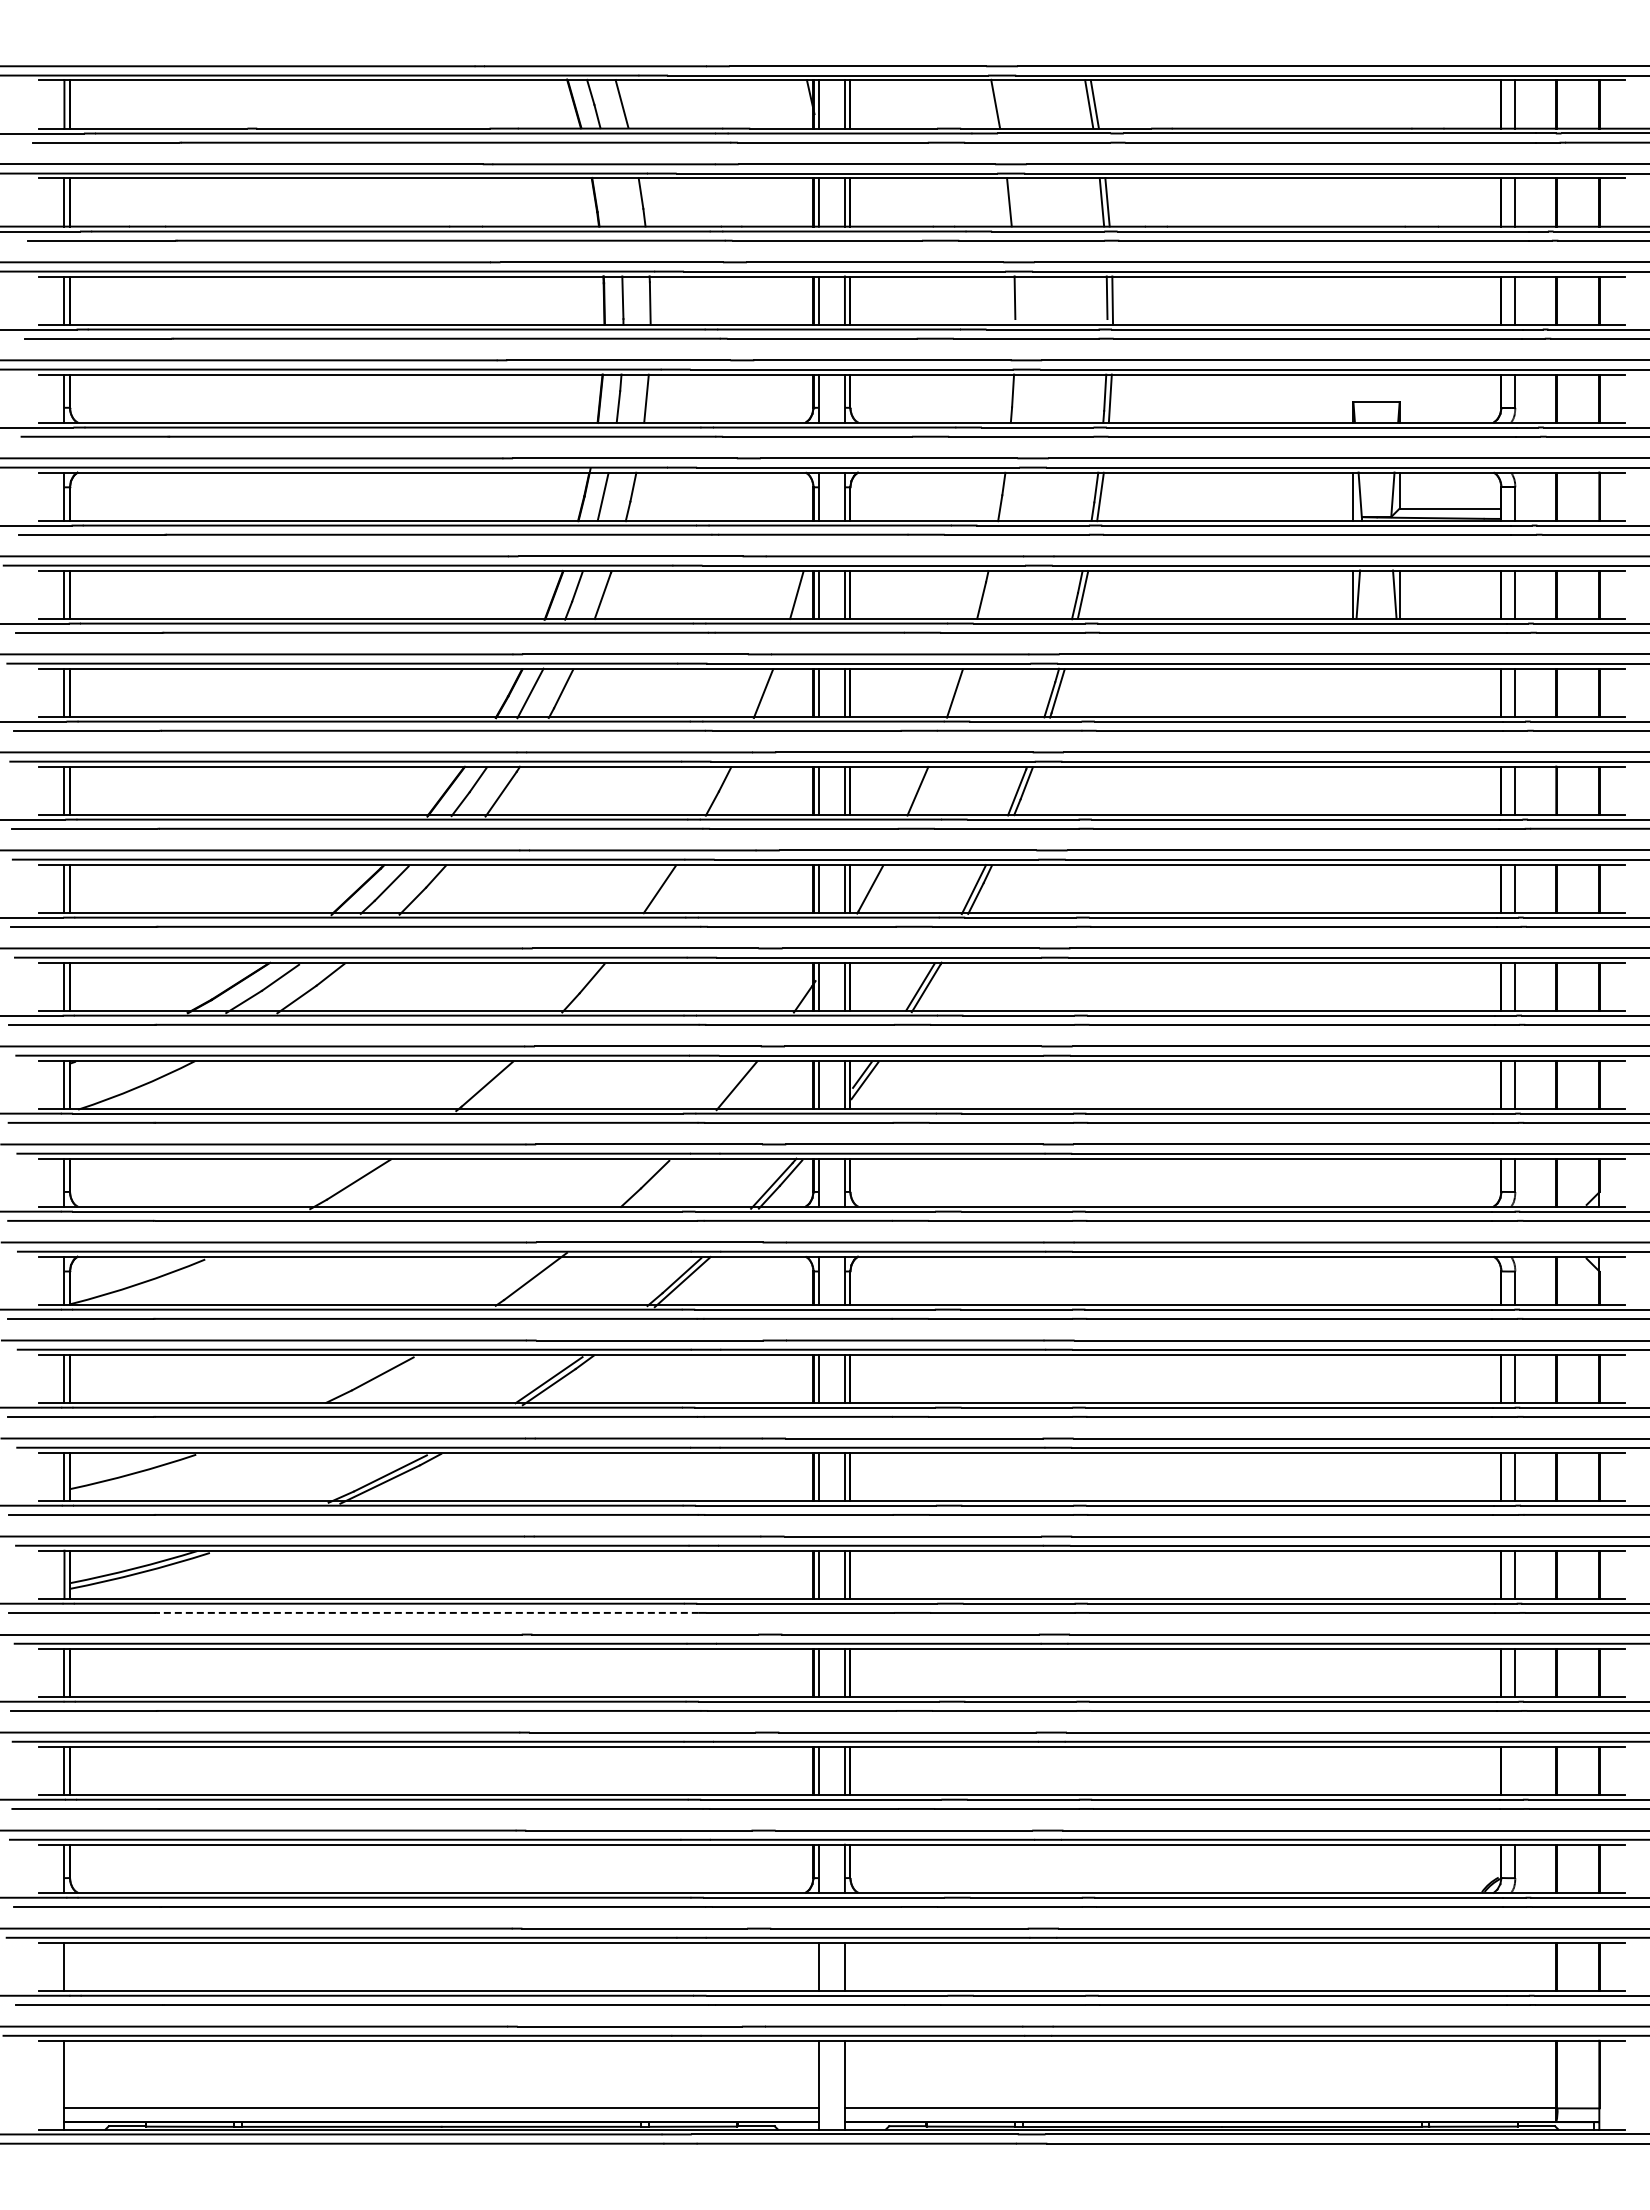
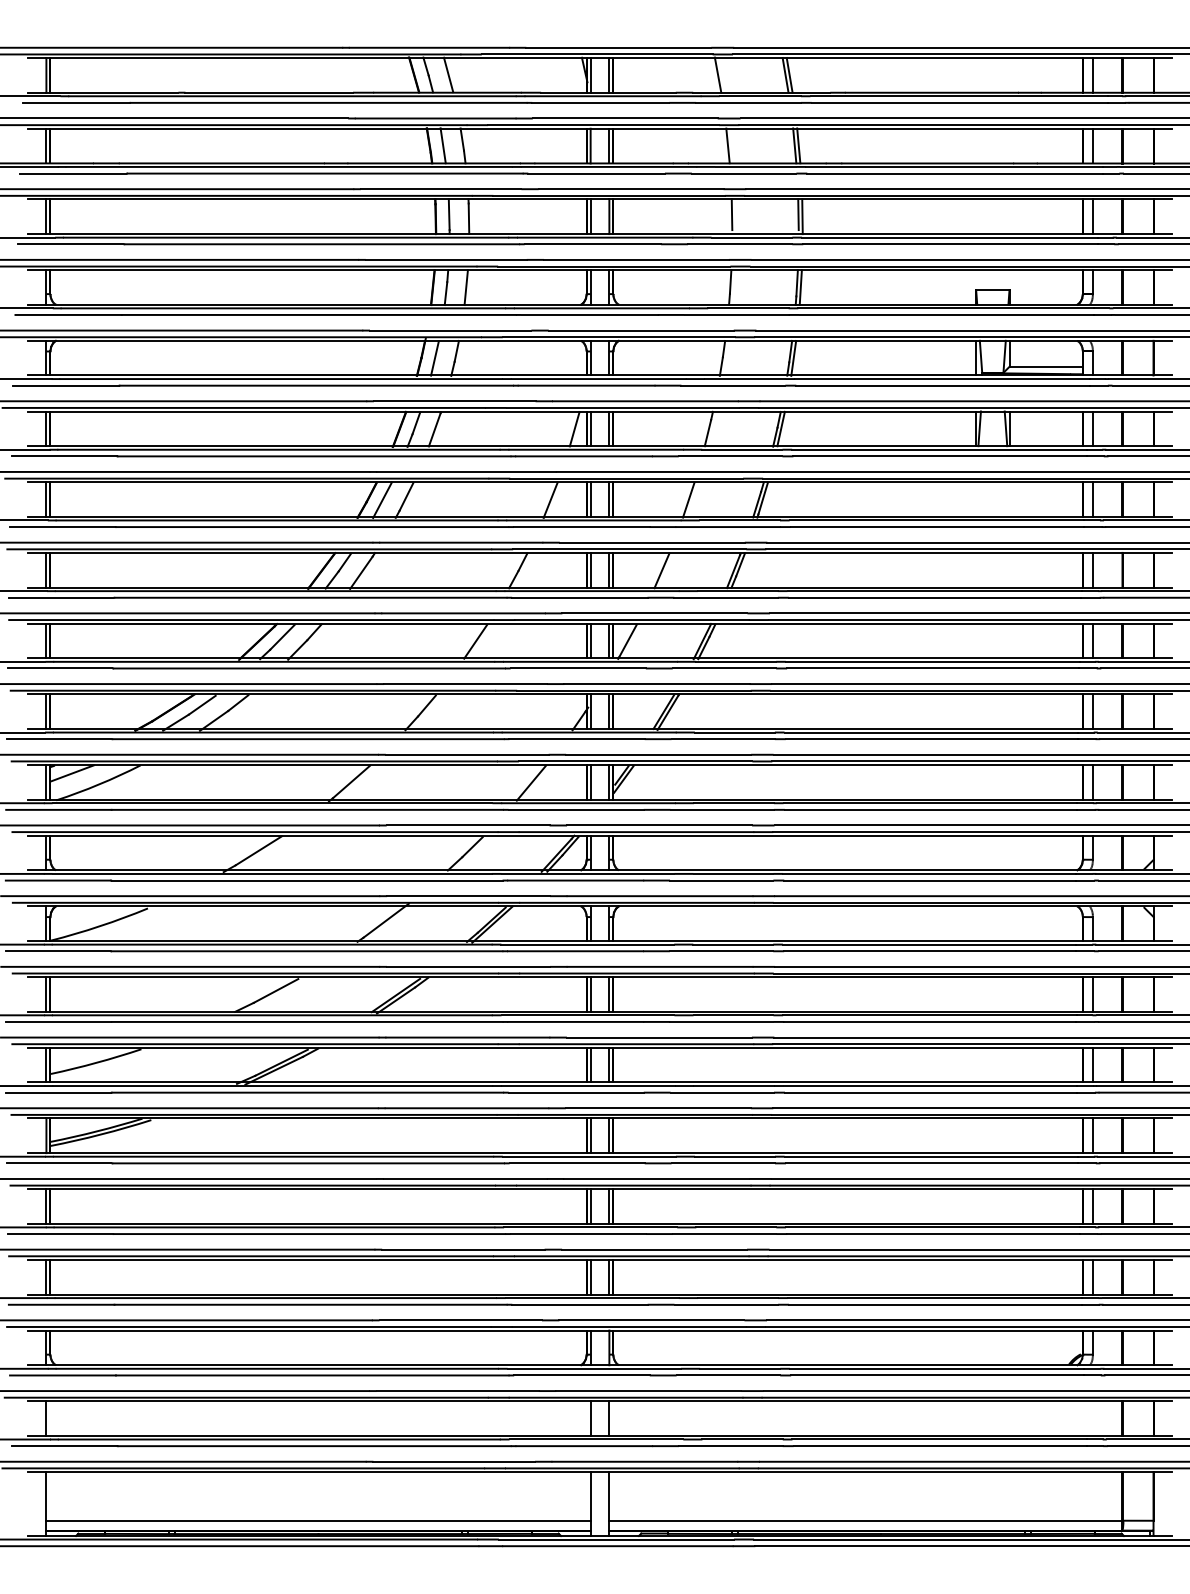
line: (614, 201) -> (443, 145), added
line: (100, 1072) -> (72, 773), added
line: (427, 1612) -> (308, 1163), dashed -> solid
line: (1515, 1770) -> (1093, 1277), added

